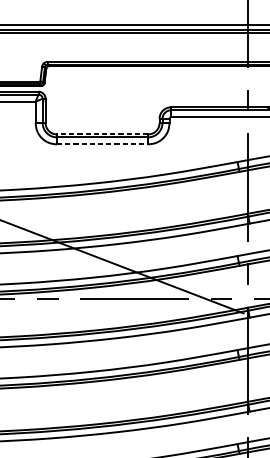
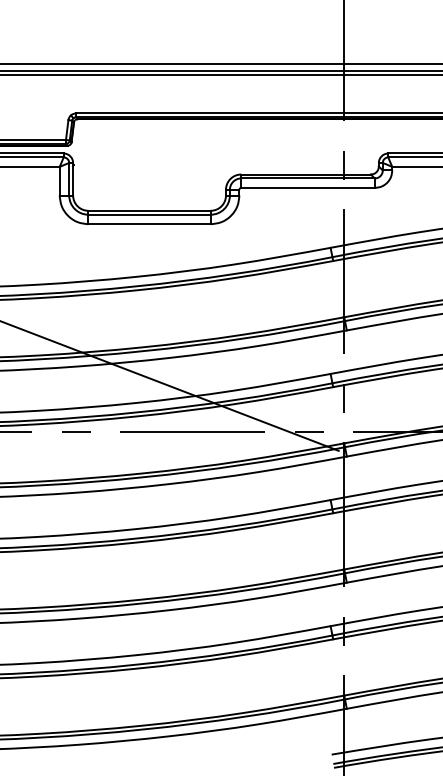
line: (102, 134) -> (149, 210), dashed -> solid
line: (103, 144) -> (150, 224), dashed -> solid

